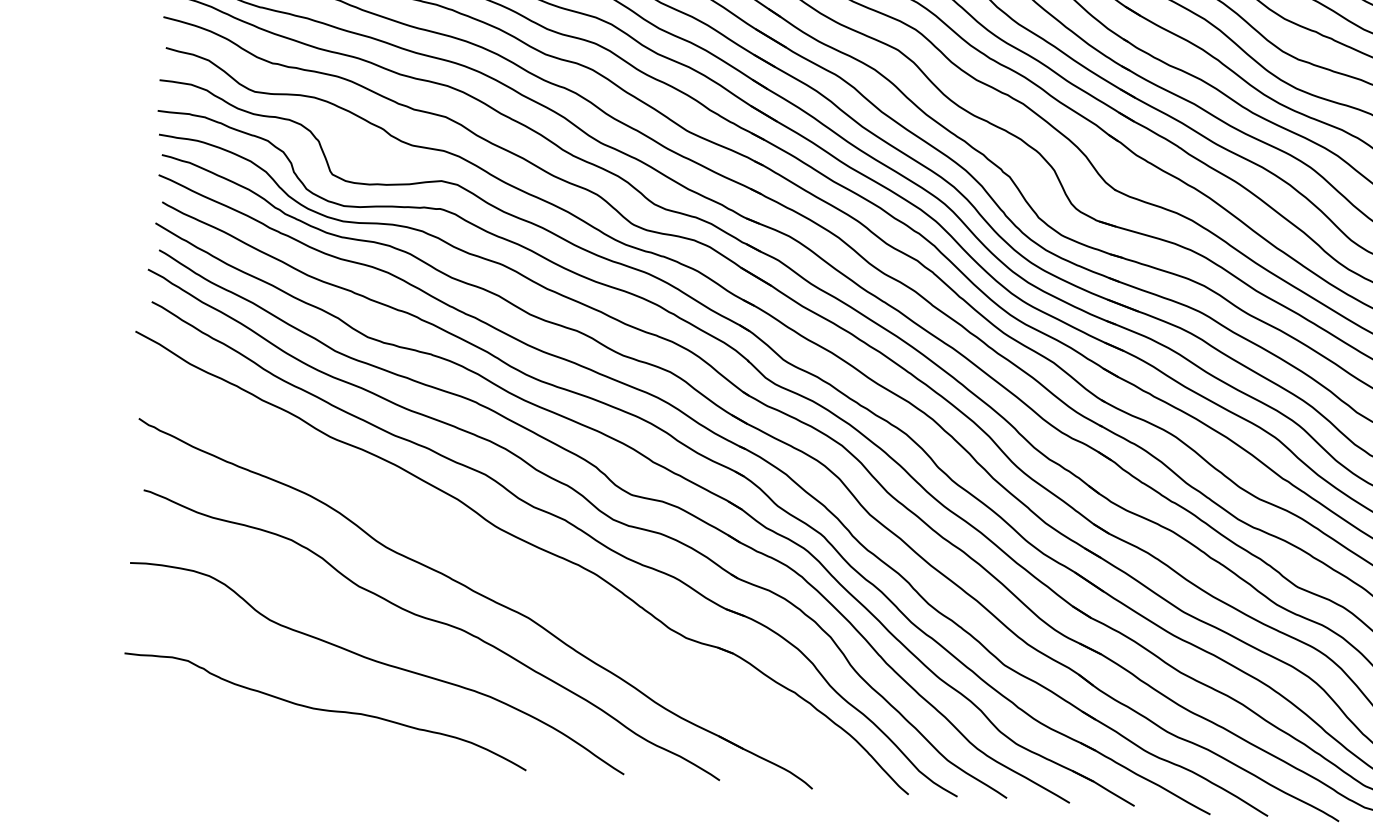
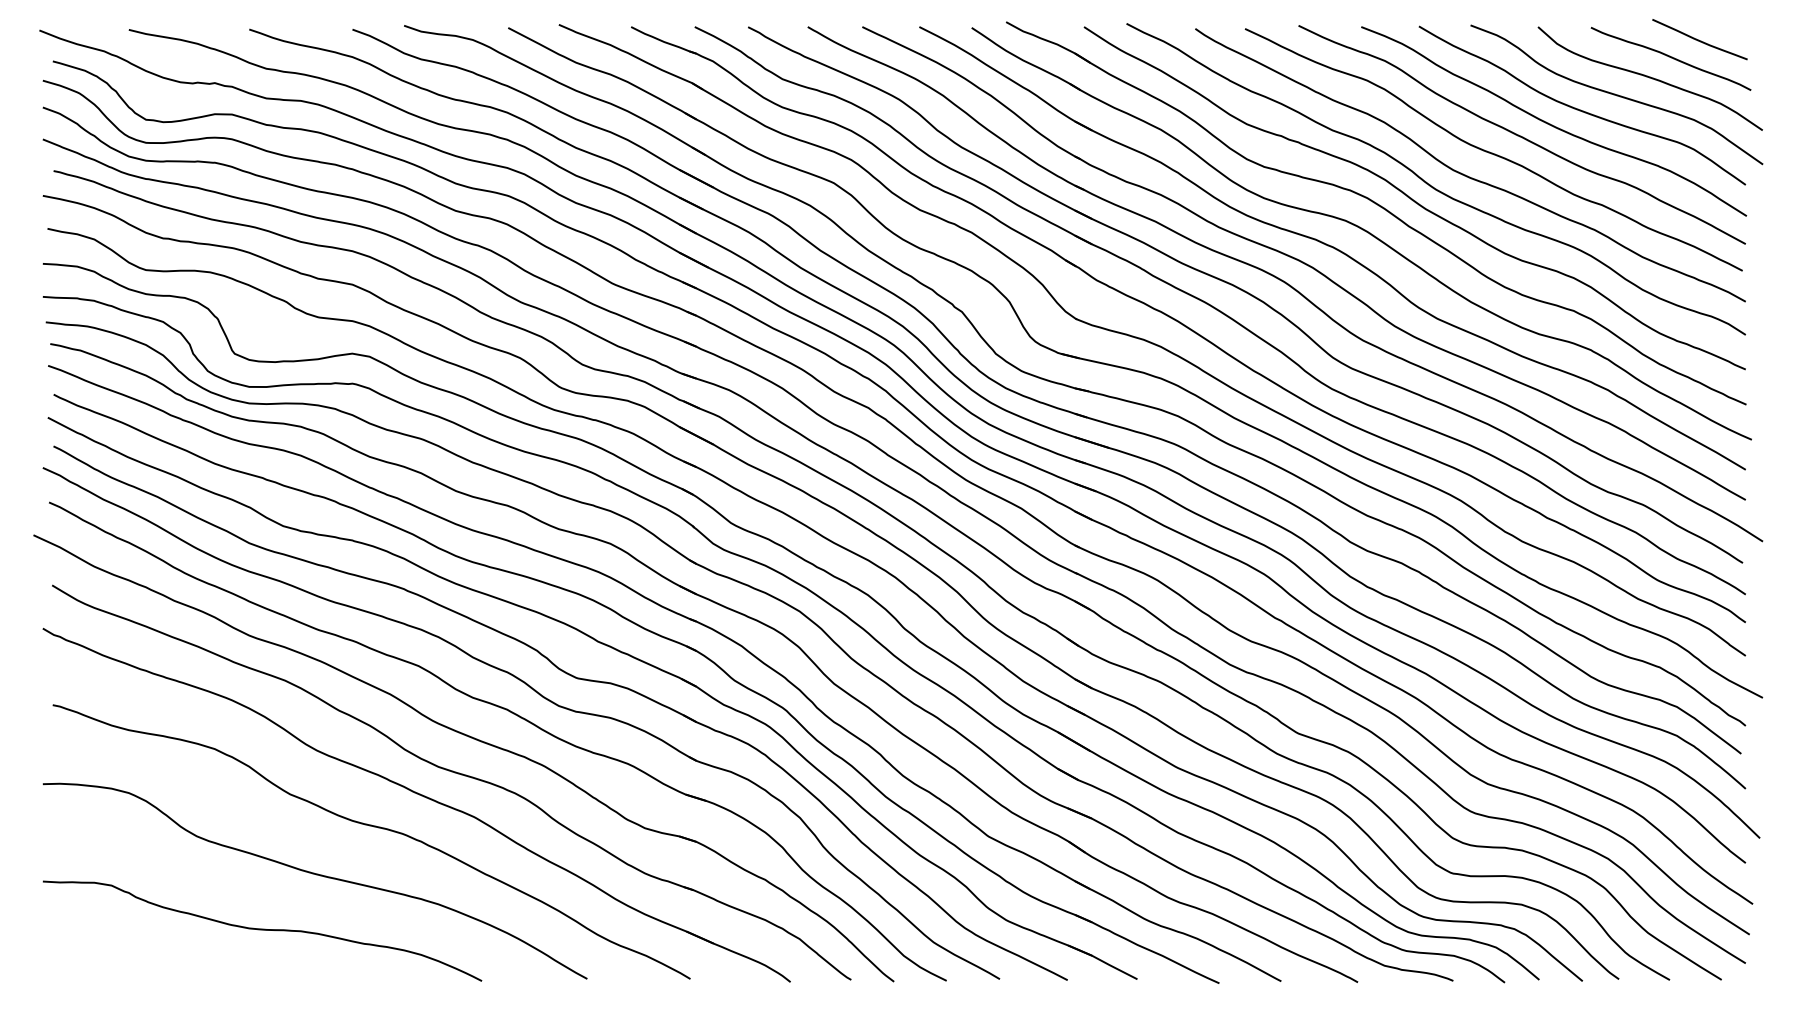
part: (512, 576) -> (454, 773), added

